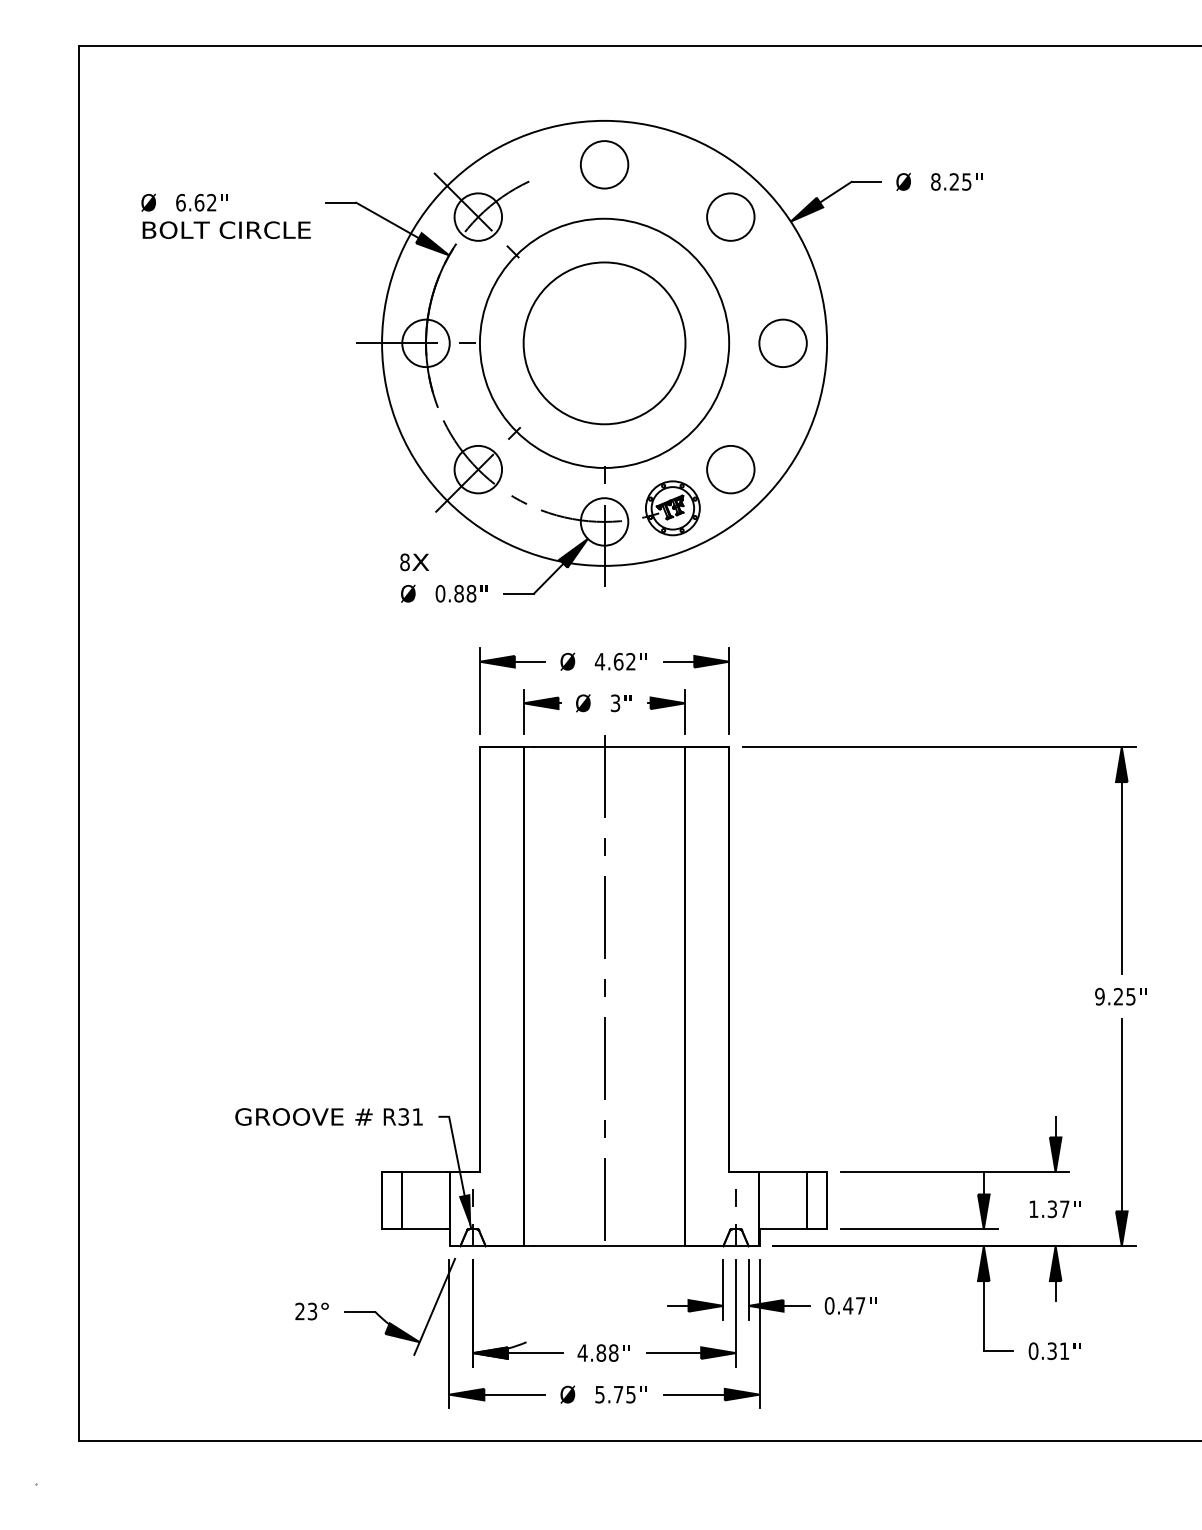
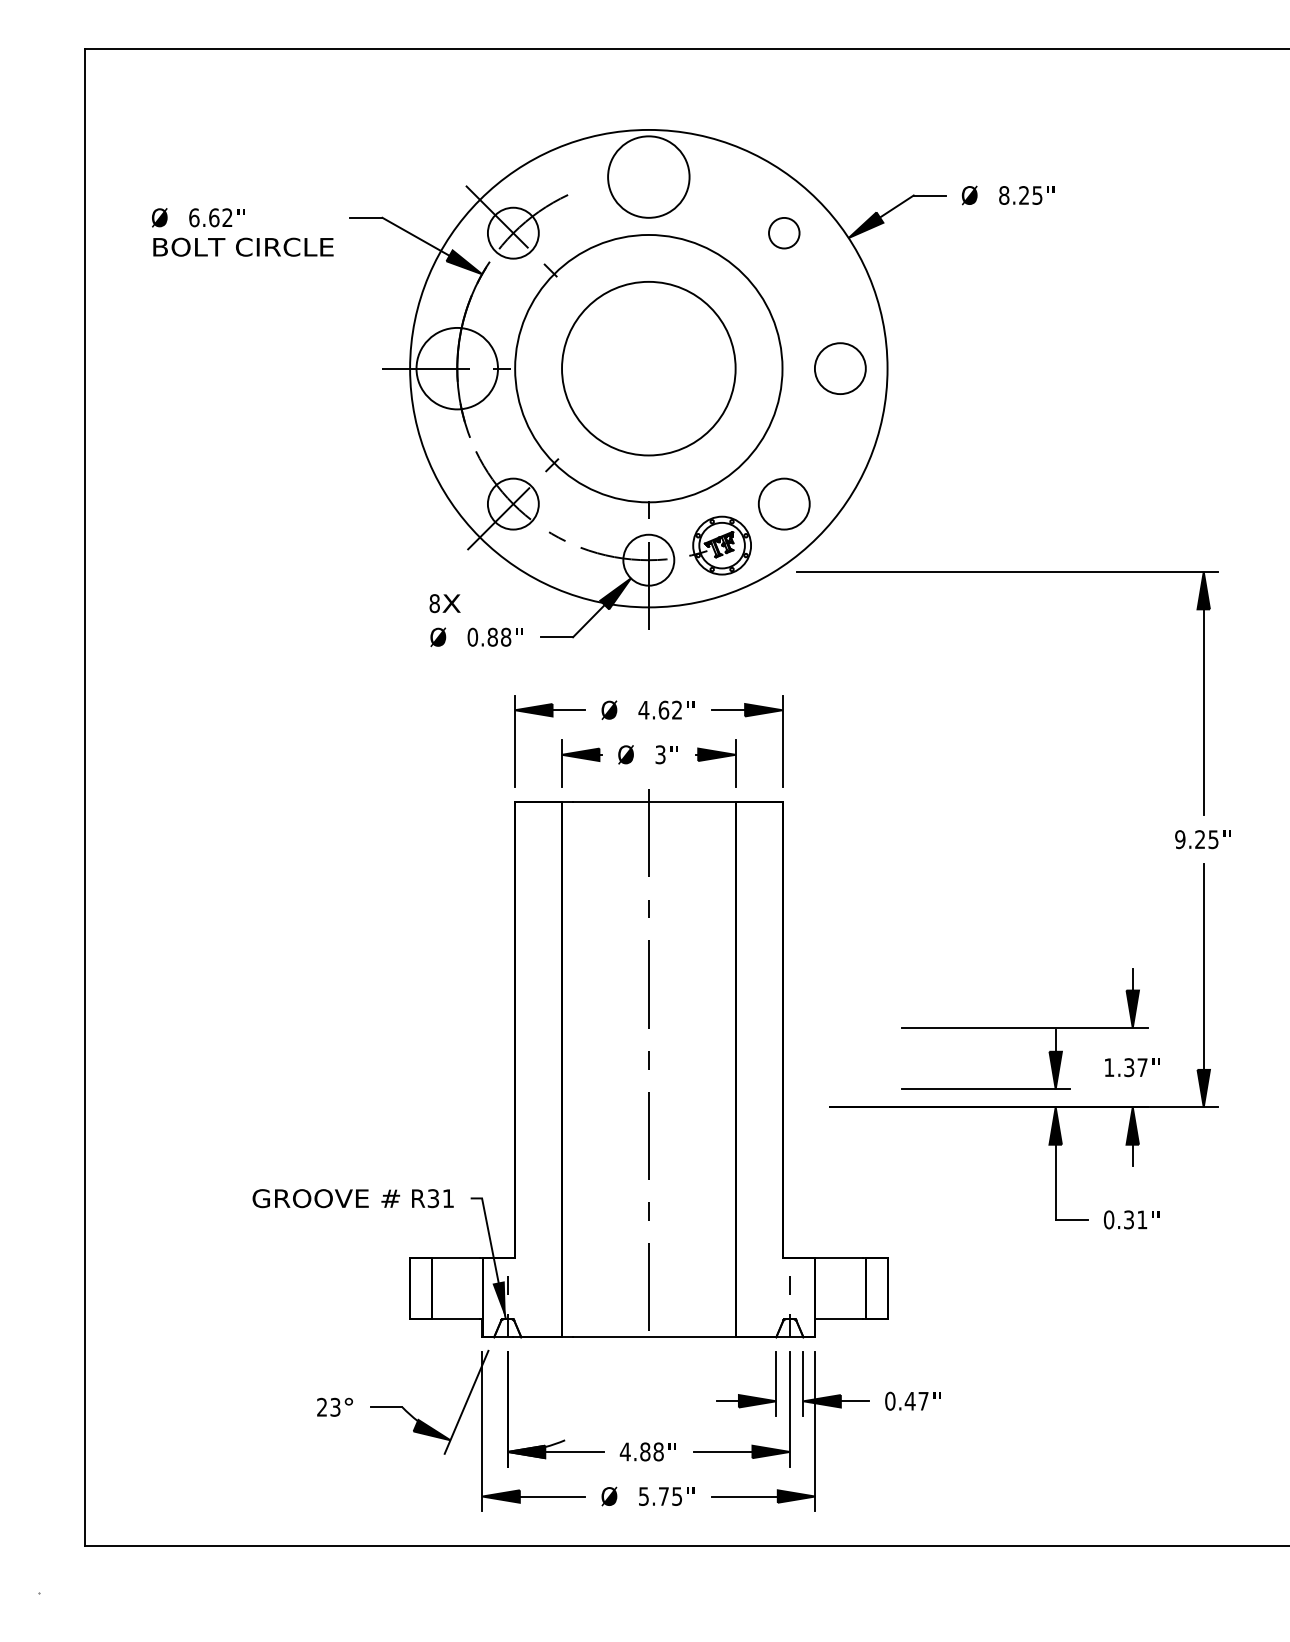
circle: (604, 164) -> (648, 176), size x1.6
circle: (730, 216) -> (783, 232), size x0.6
circle: (425, 343) -> (456, 368), size x1.6
part: (944, 1171) -> (1013, 1027), moved

